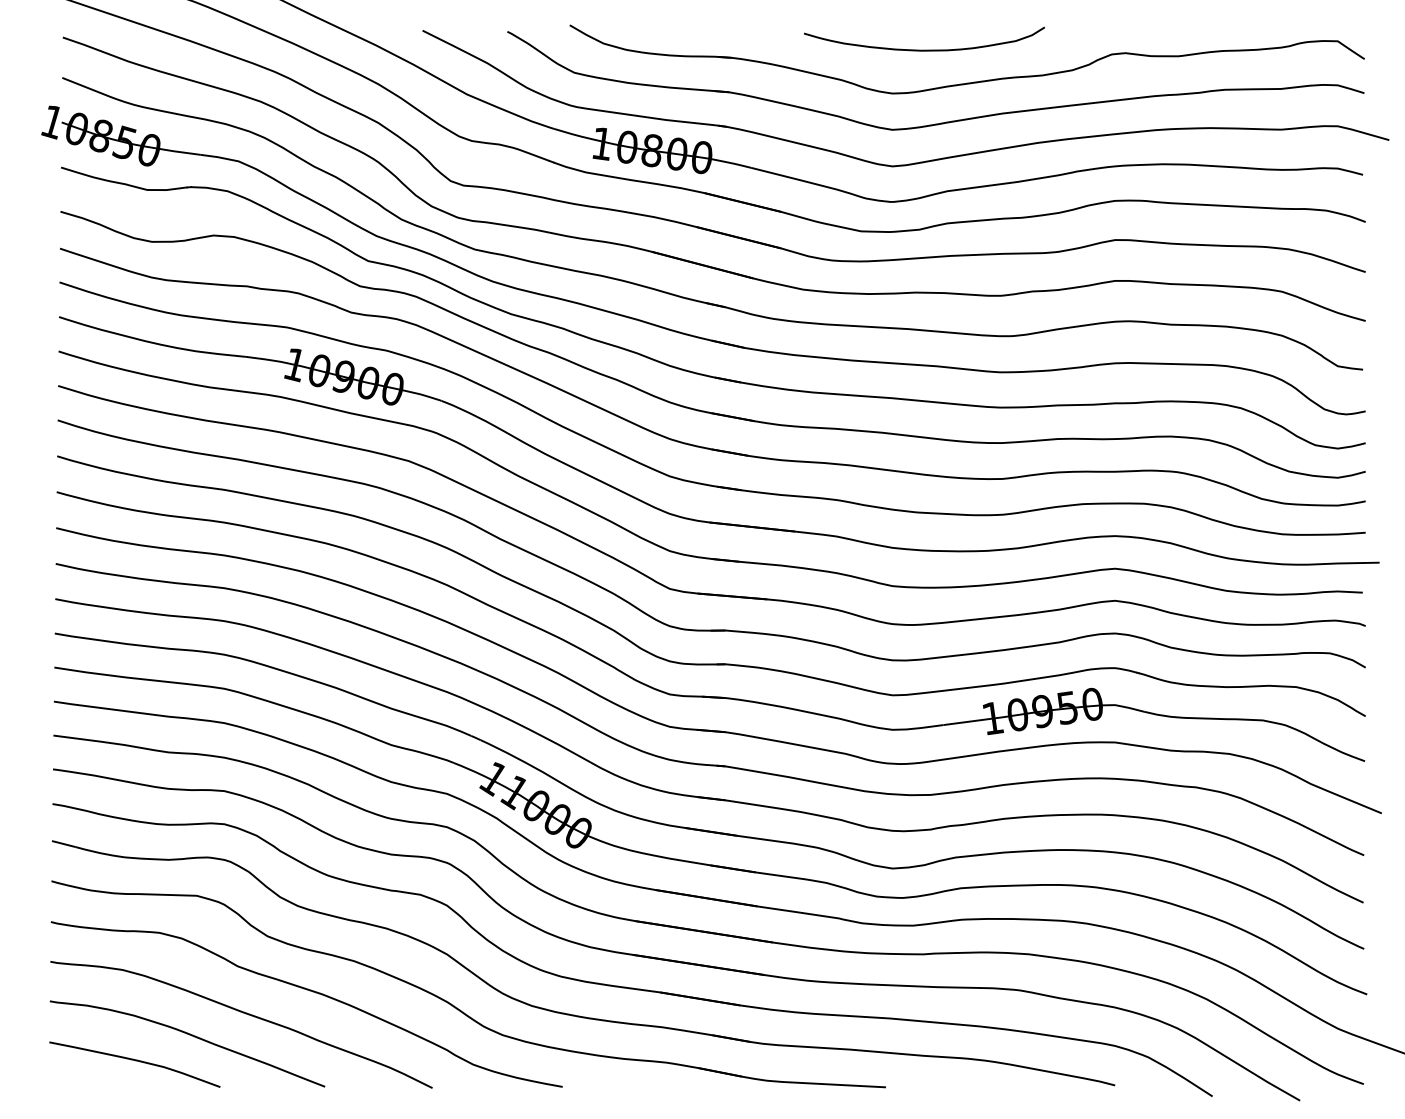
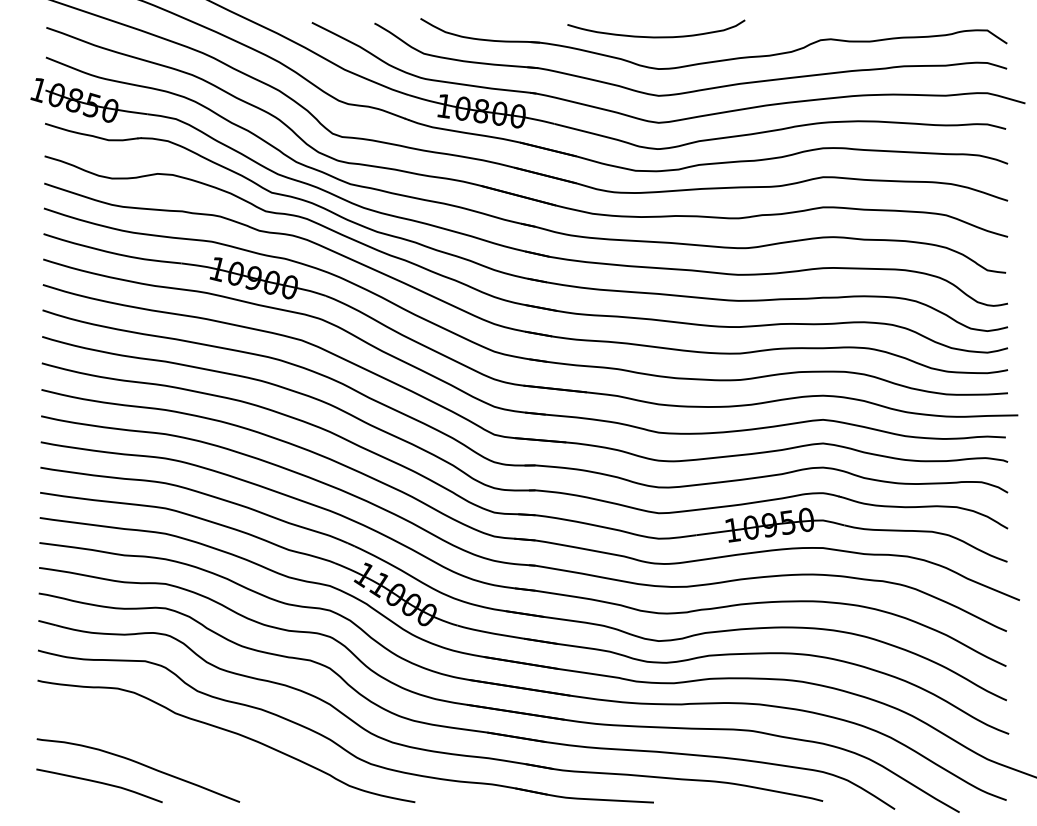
curve: (924, 49) -> (656, 36), moved
curve: (243, 1014) -> (179, 748), removed

